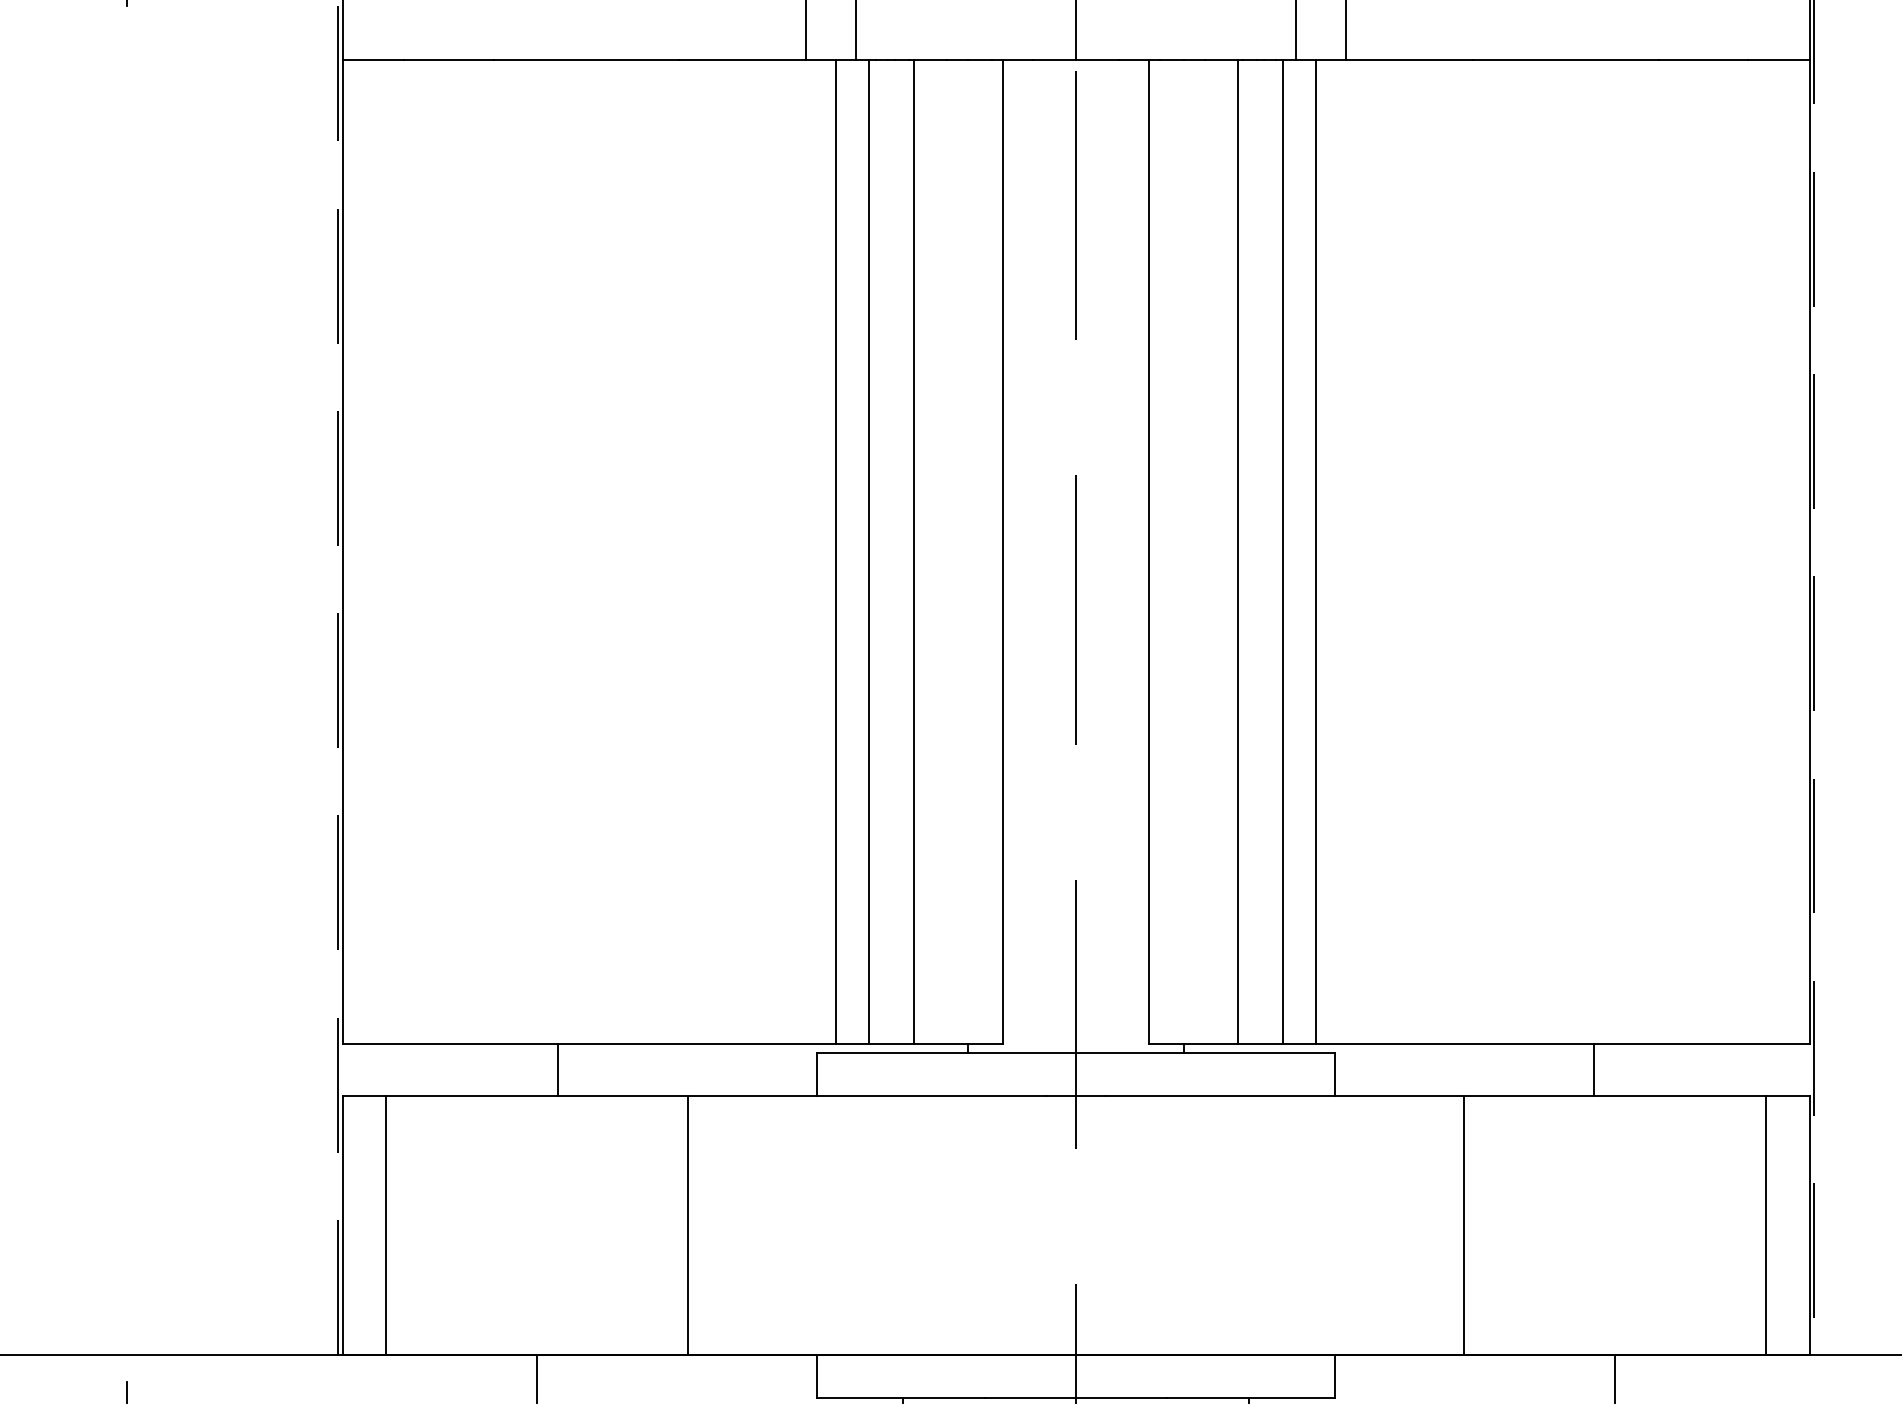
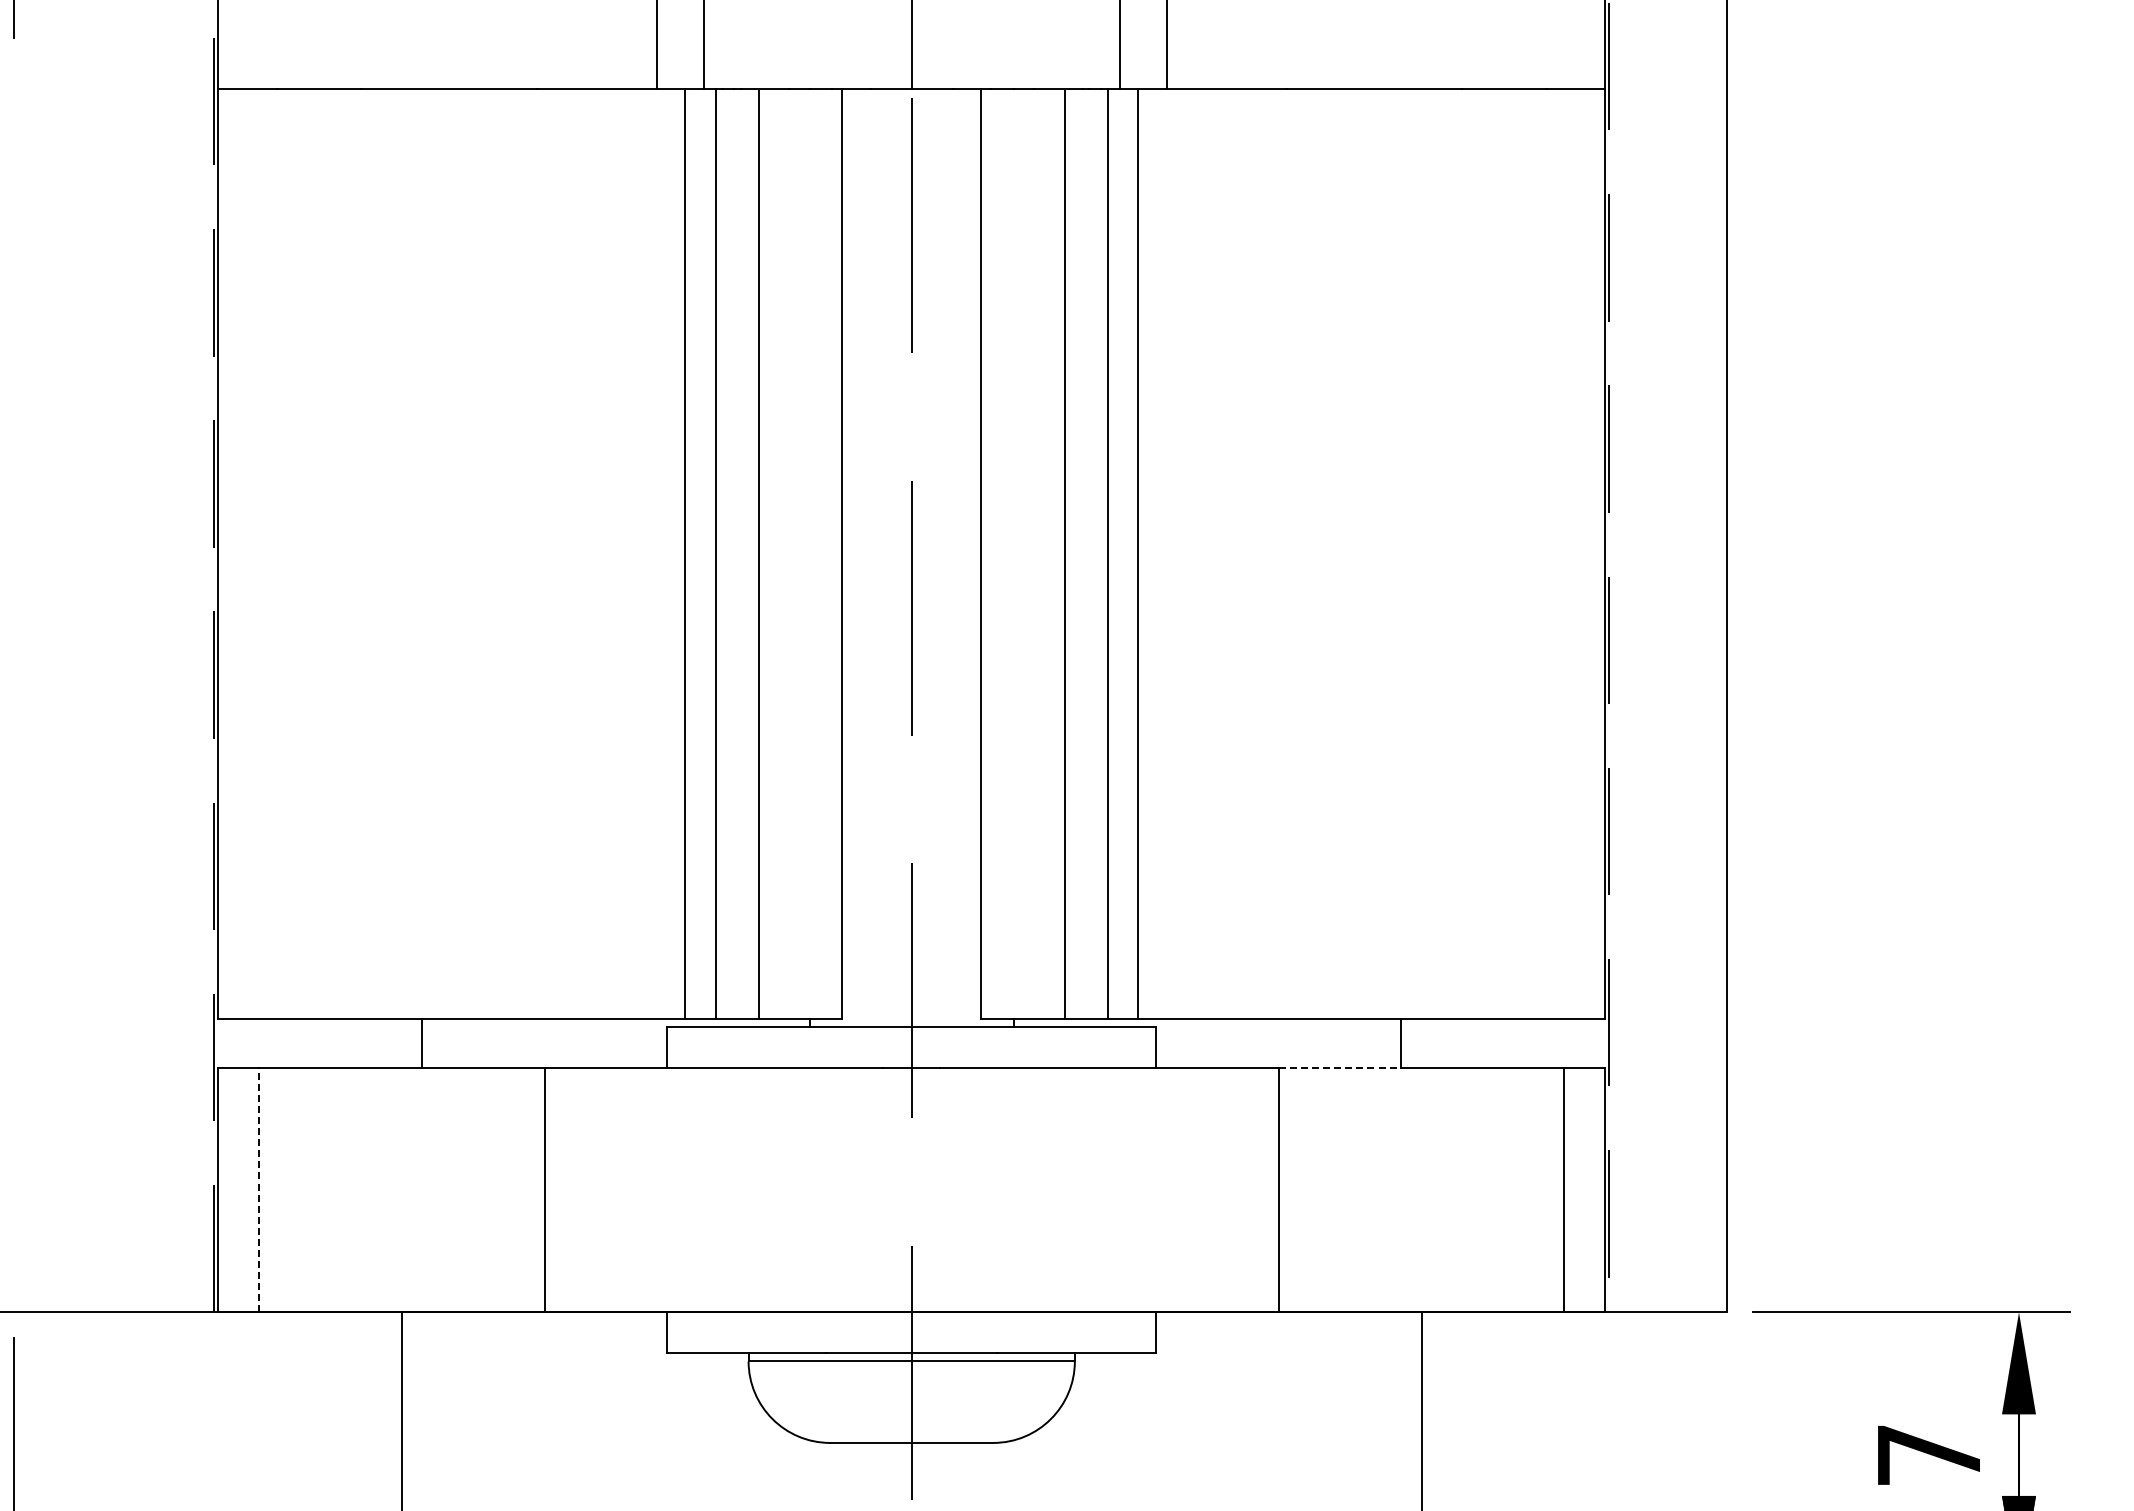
line: (1529, 1095) -> (1340, 1067), solid -> dashed
line: (386, 1224) -> (259, 1189), solid -> dashed

